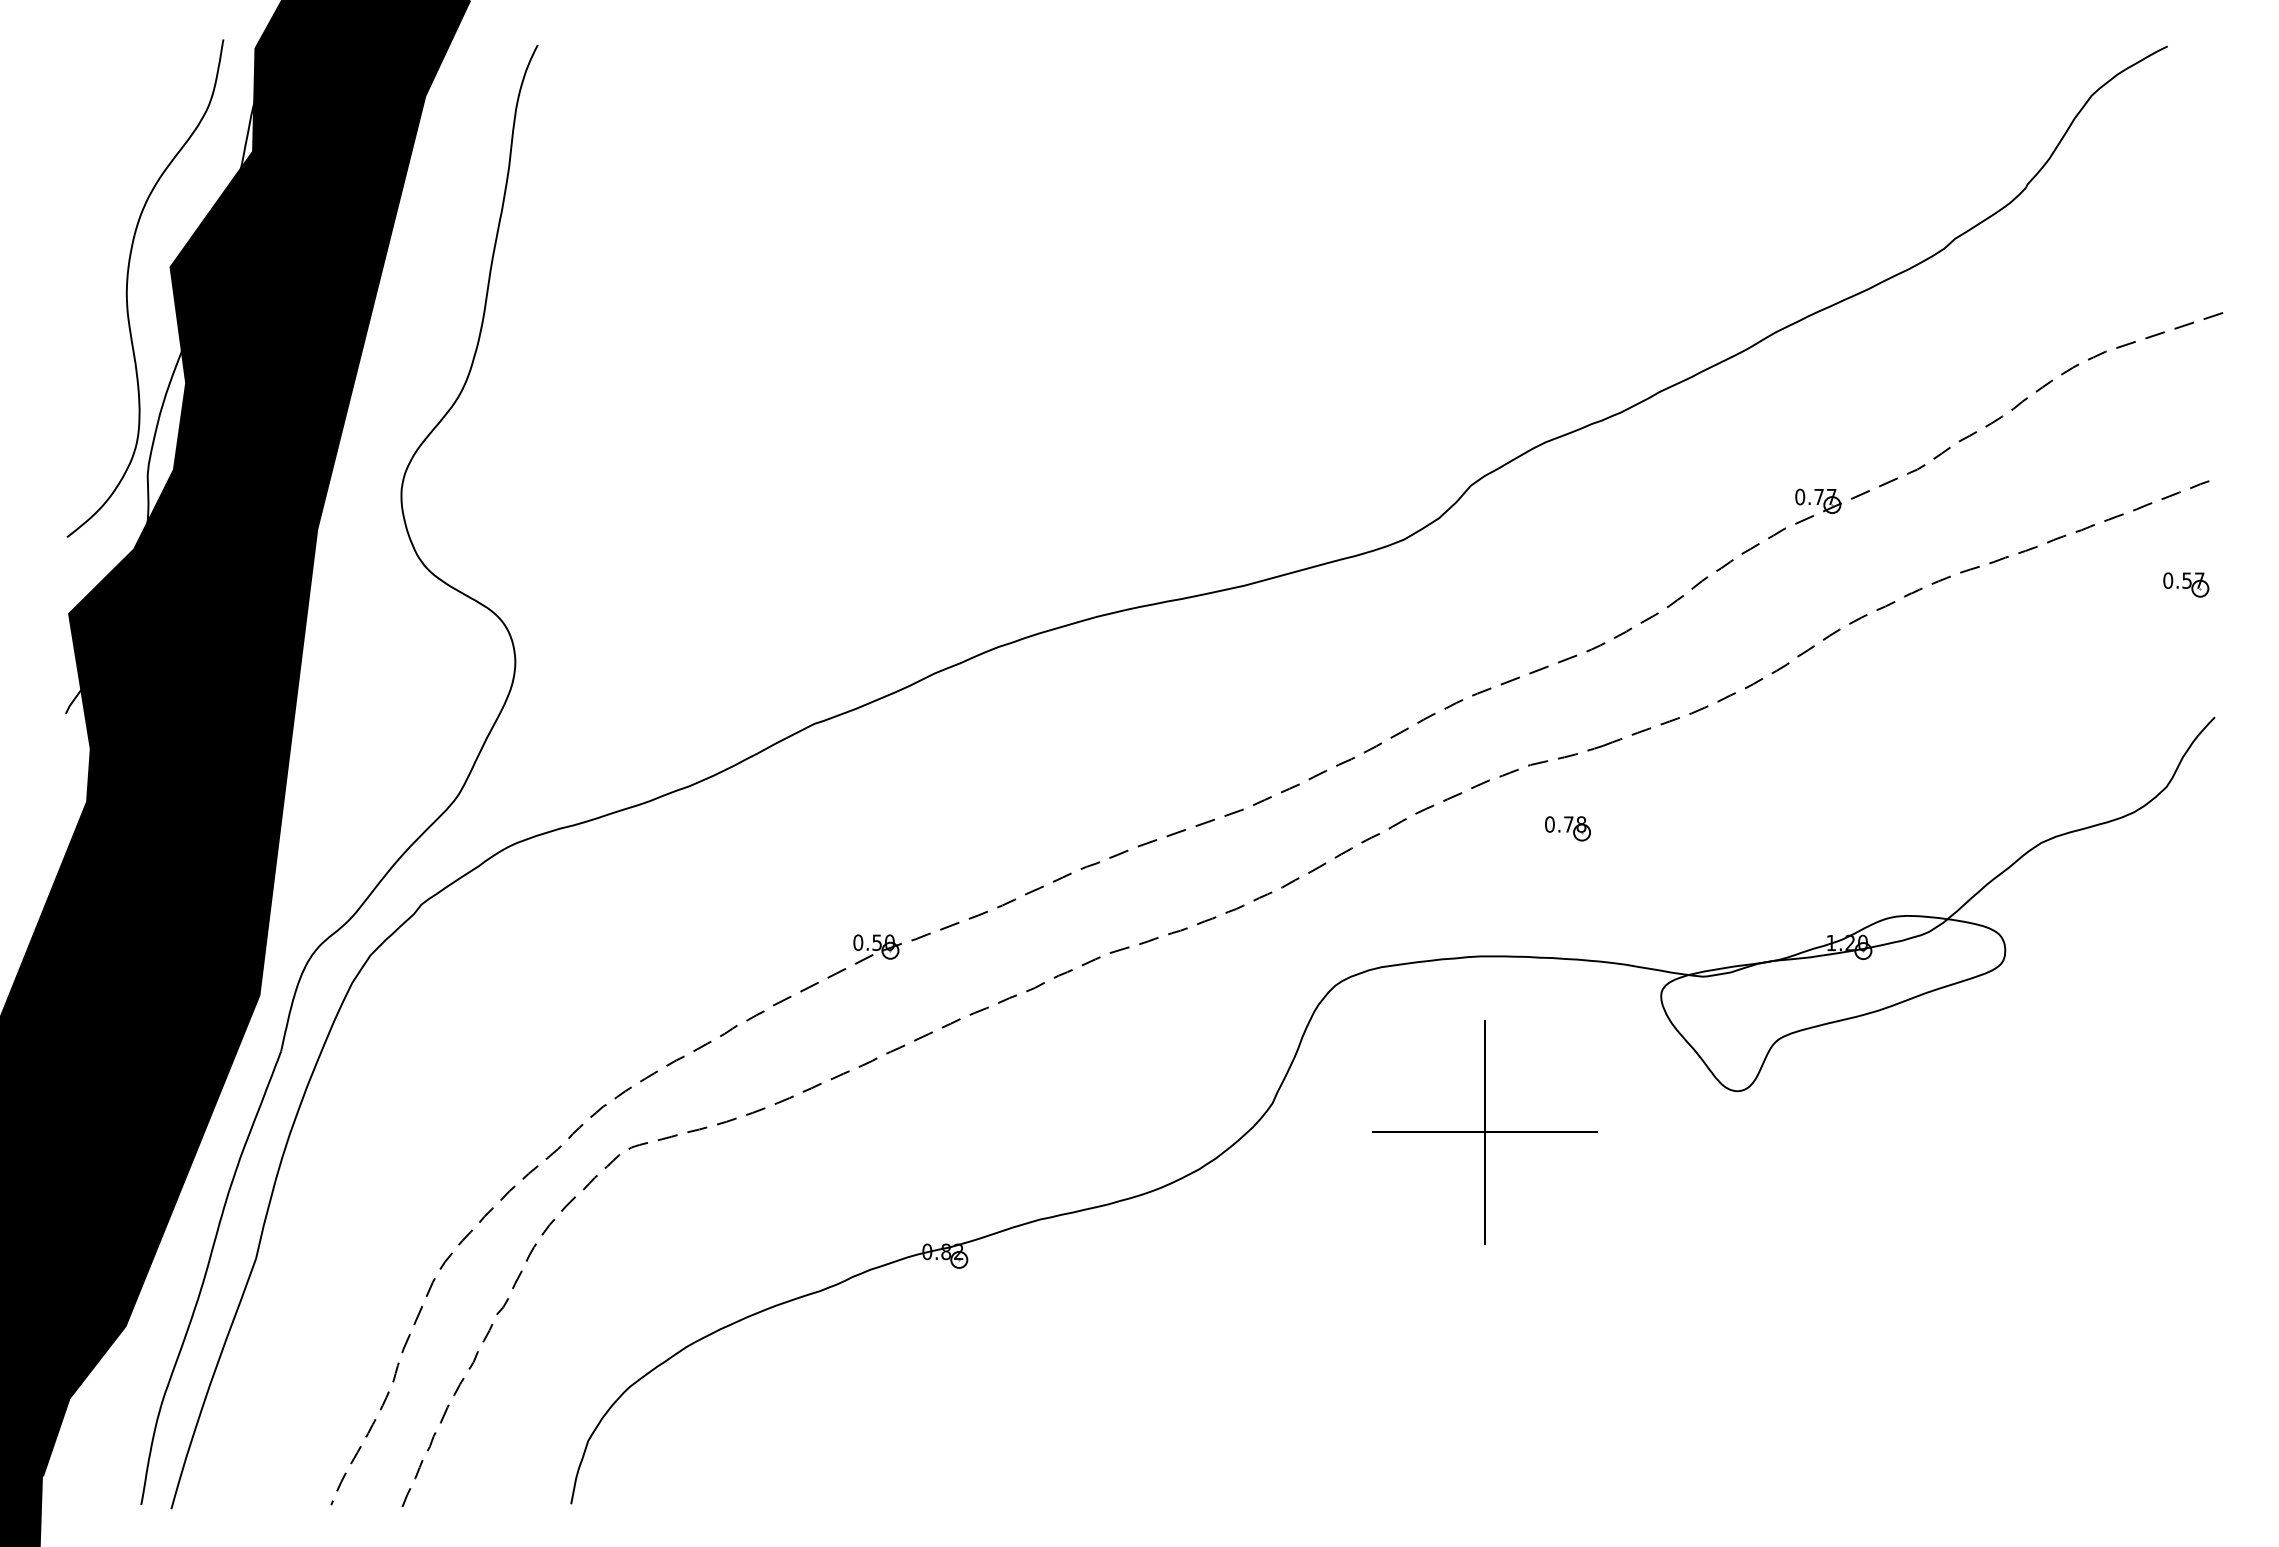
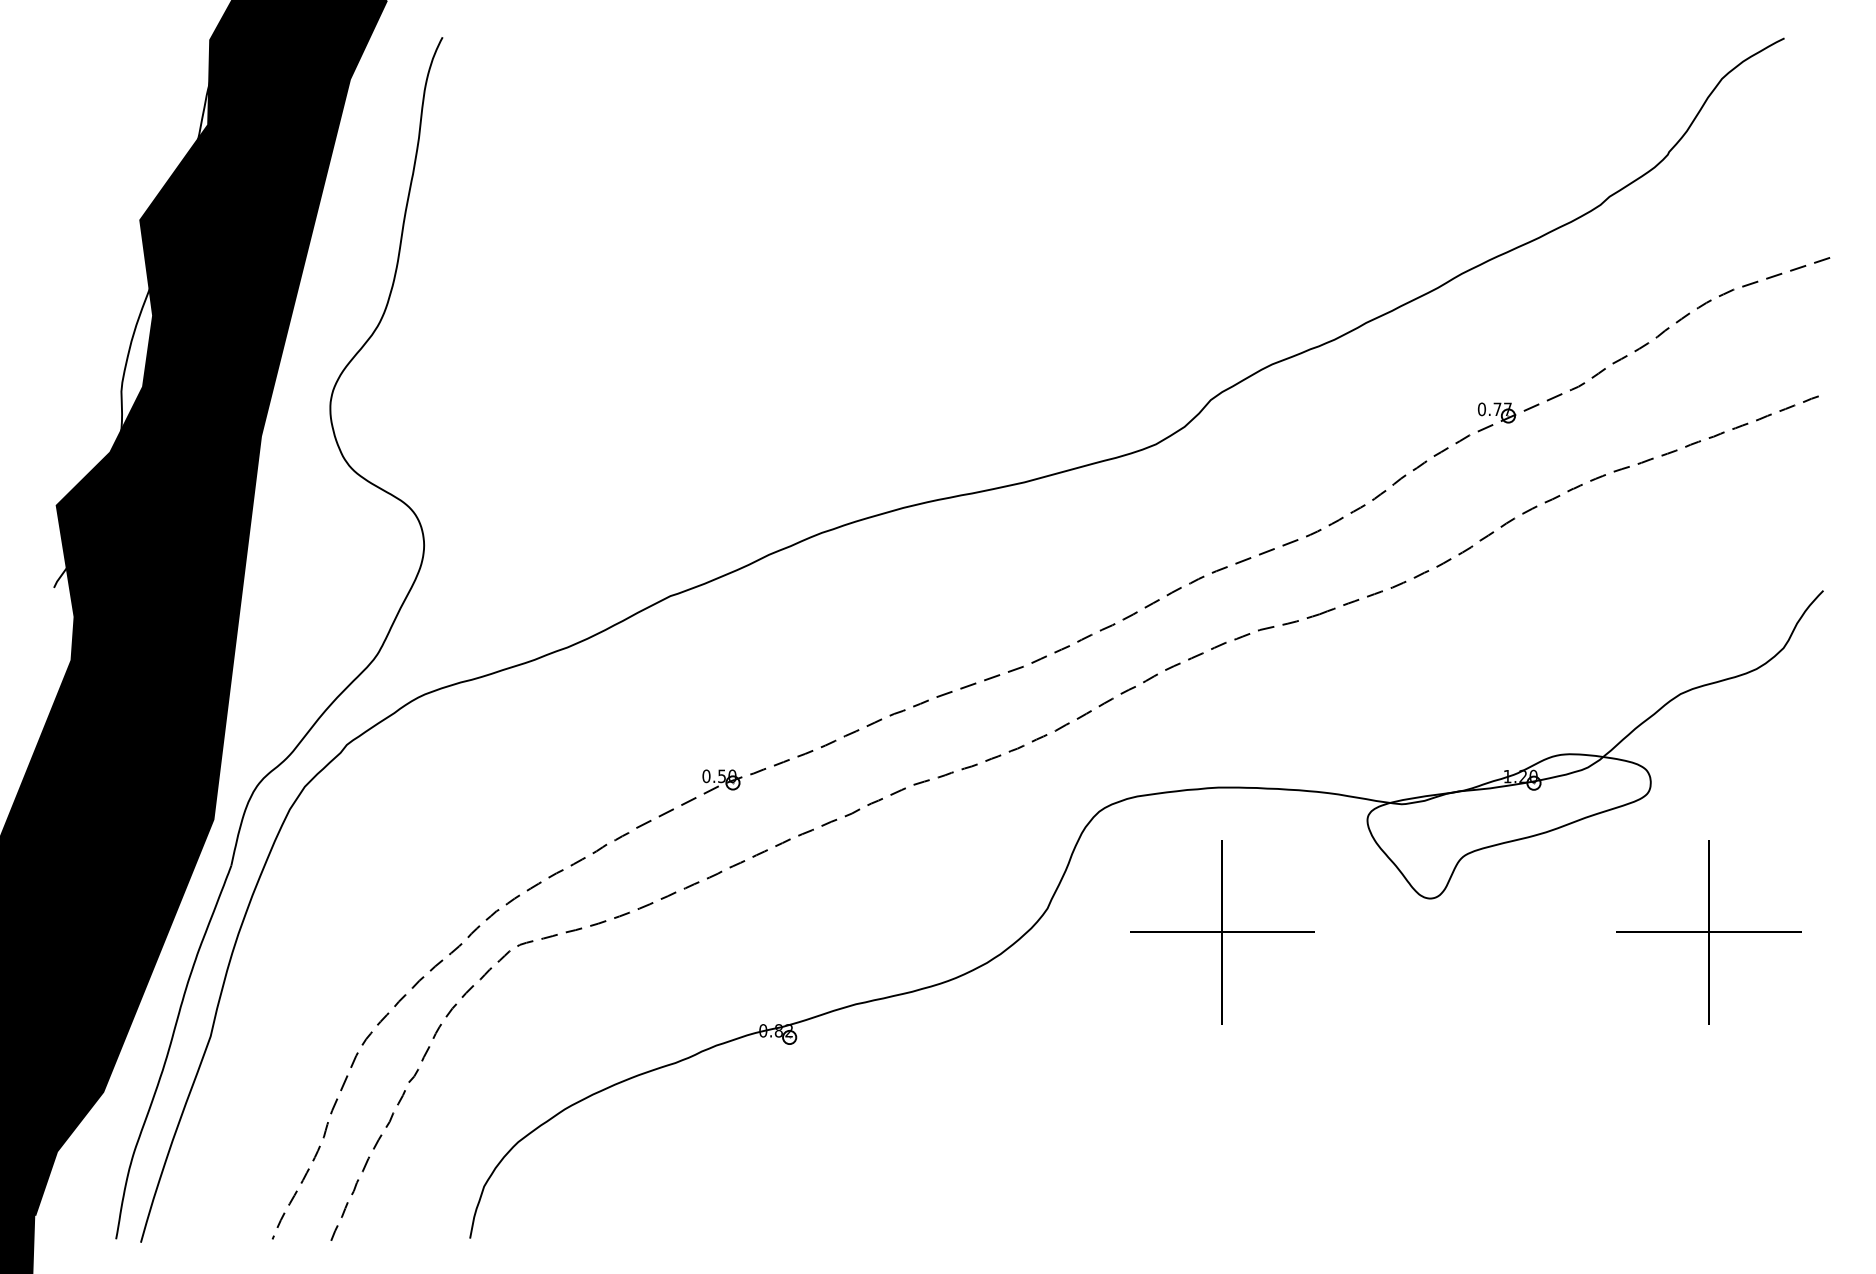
curve: (127, 288) -> (104, 237), removed
part: (2186, 584) -> (1799, 481), removed
part: (1567, 828) -> (1290, 682), removed
part: (2075, 1132) -> (1708, 932), added

